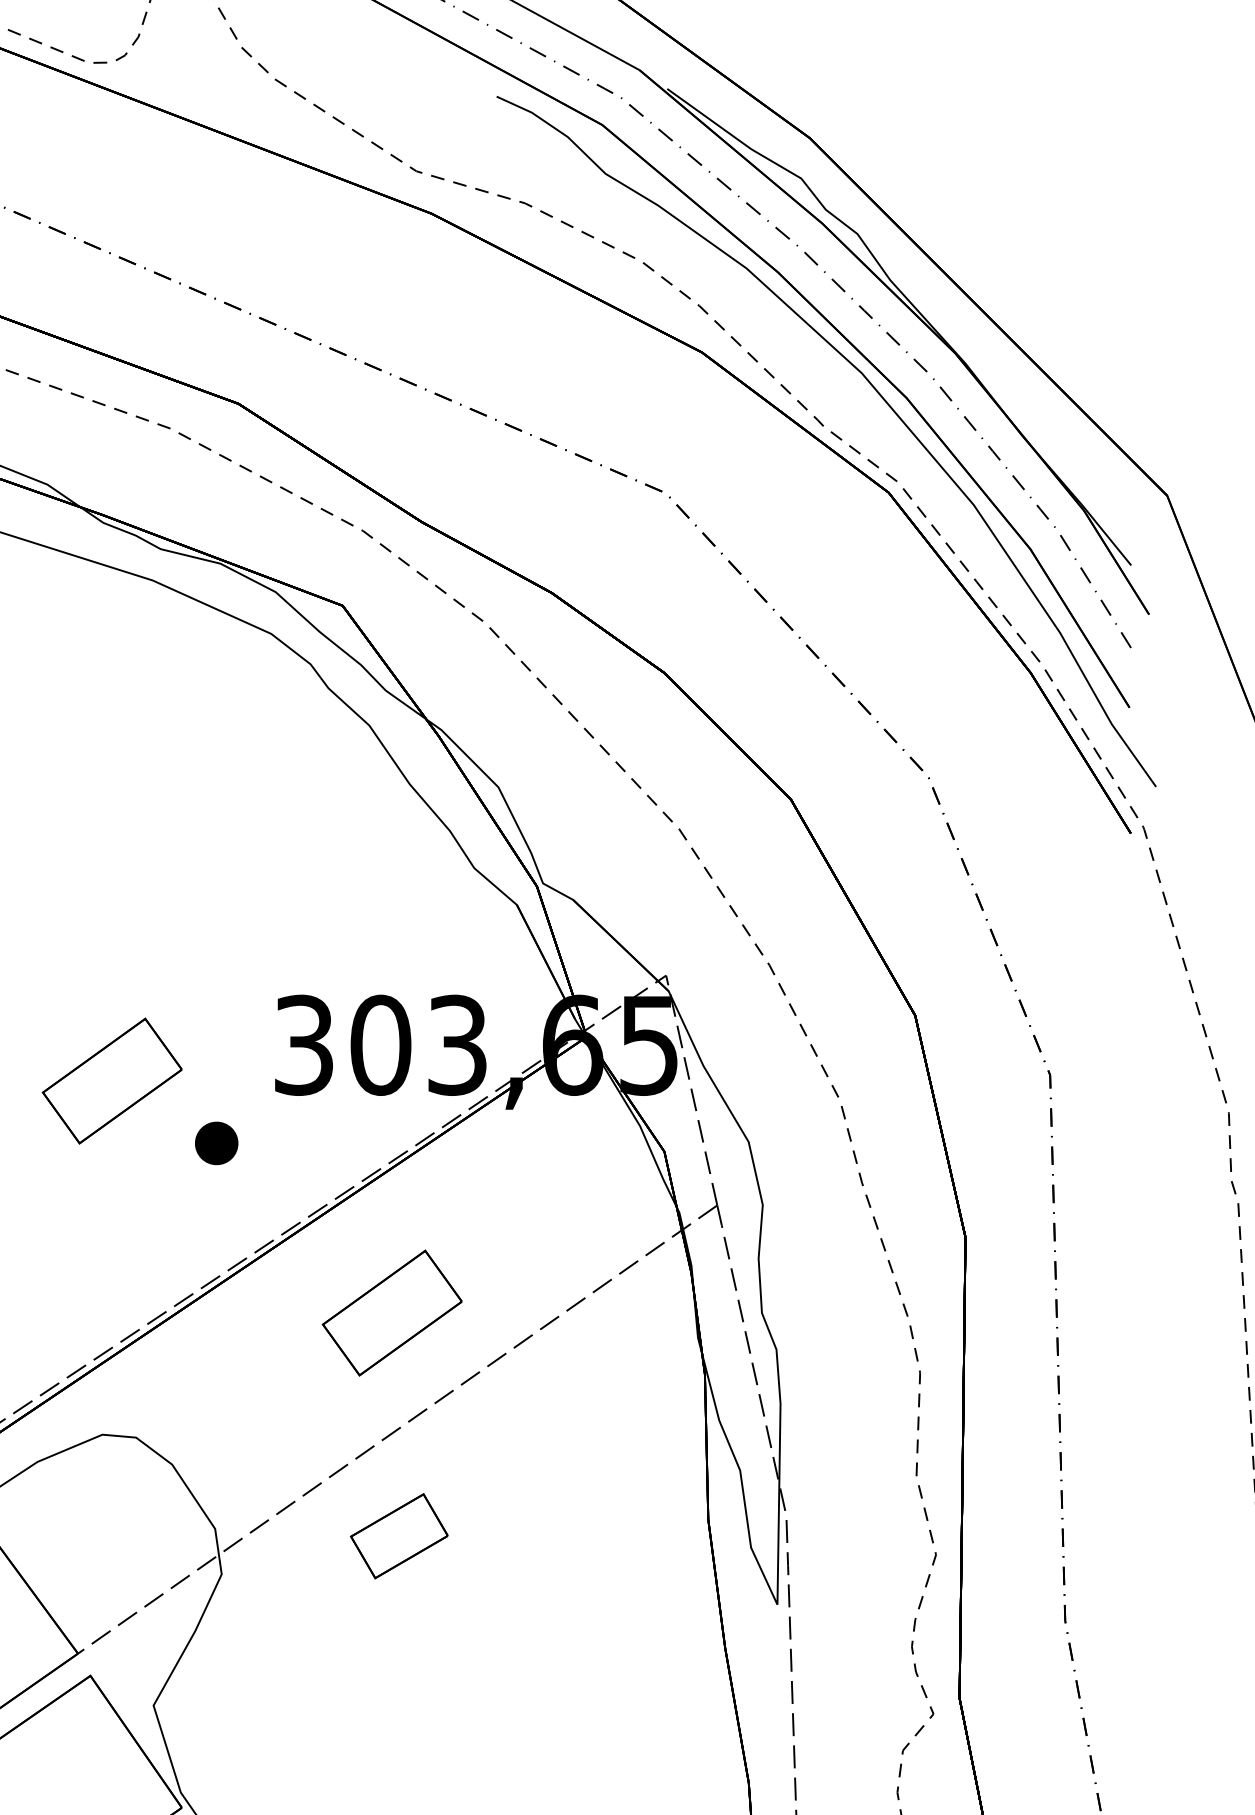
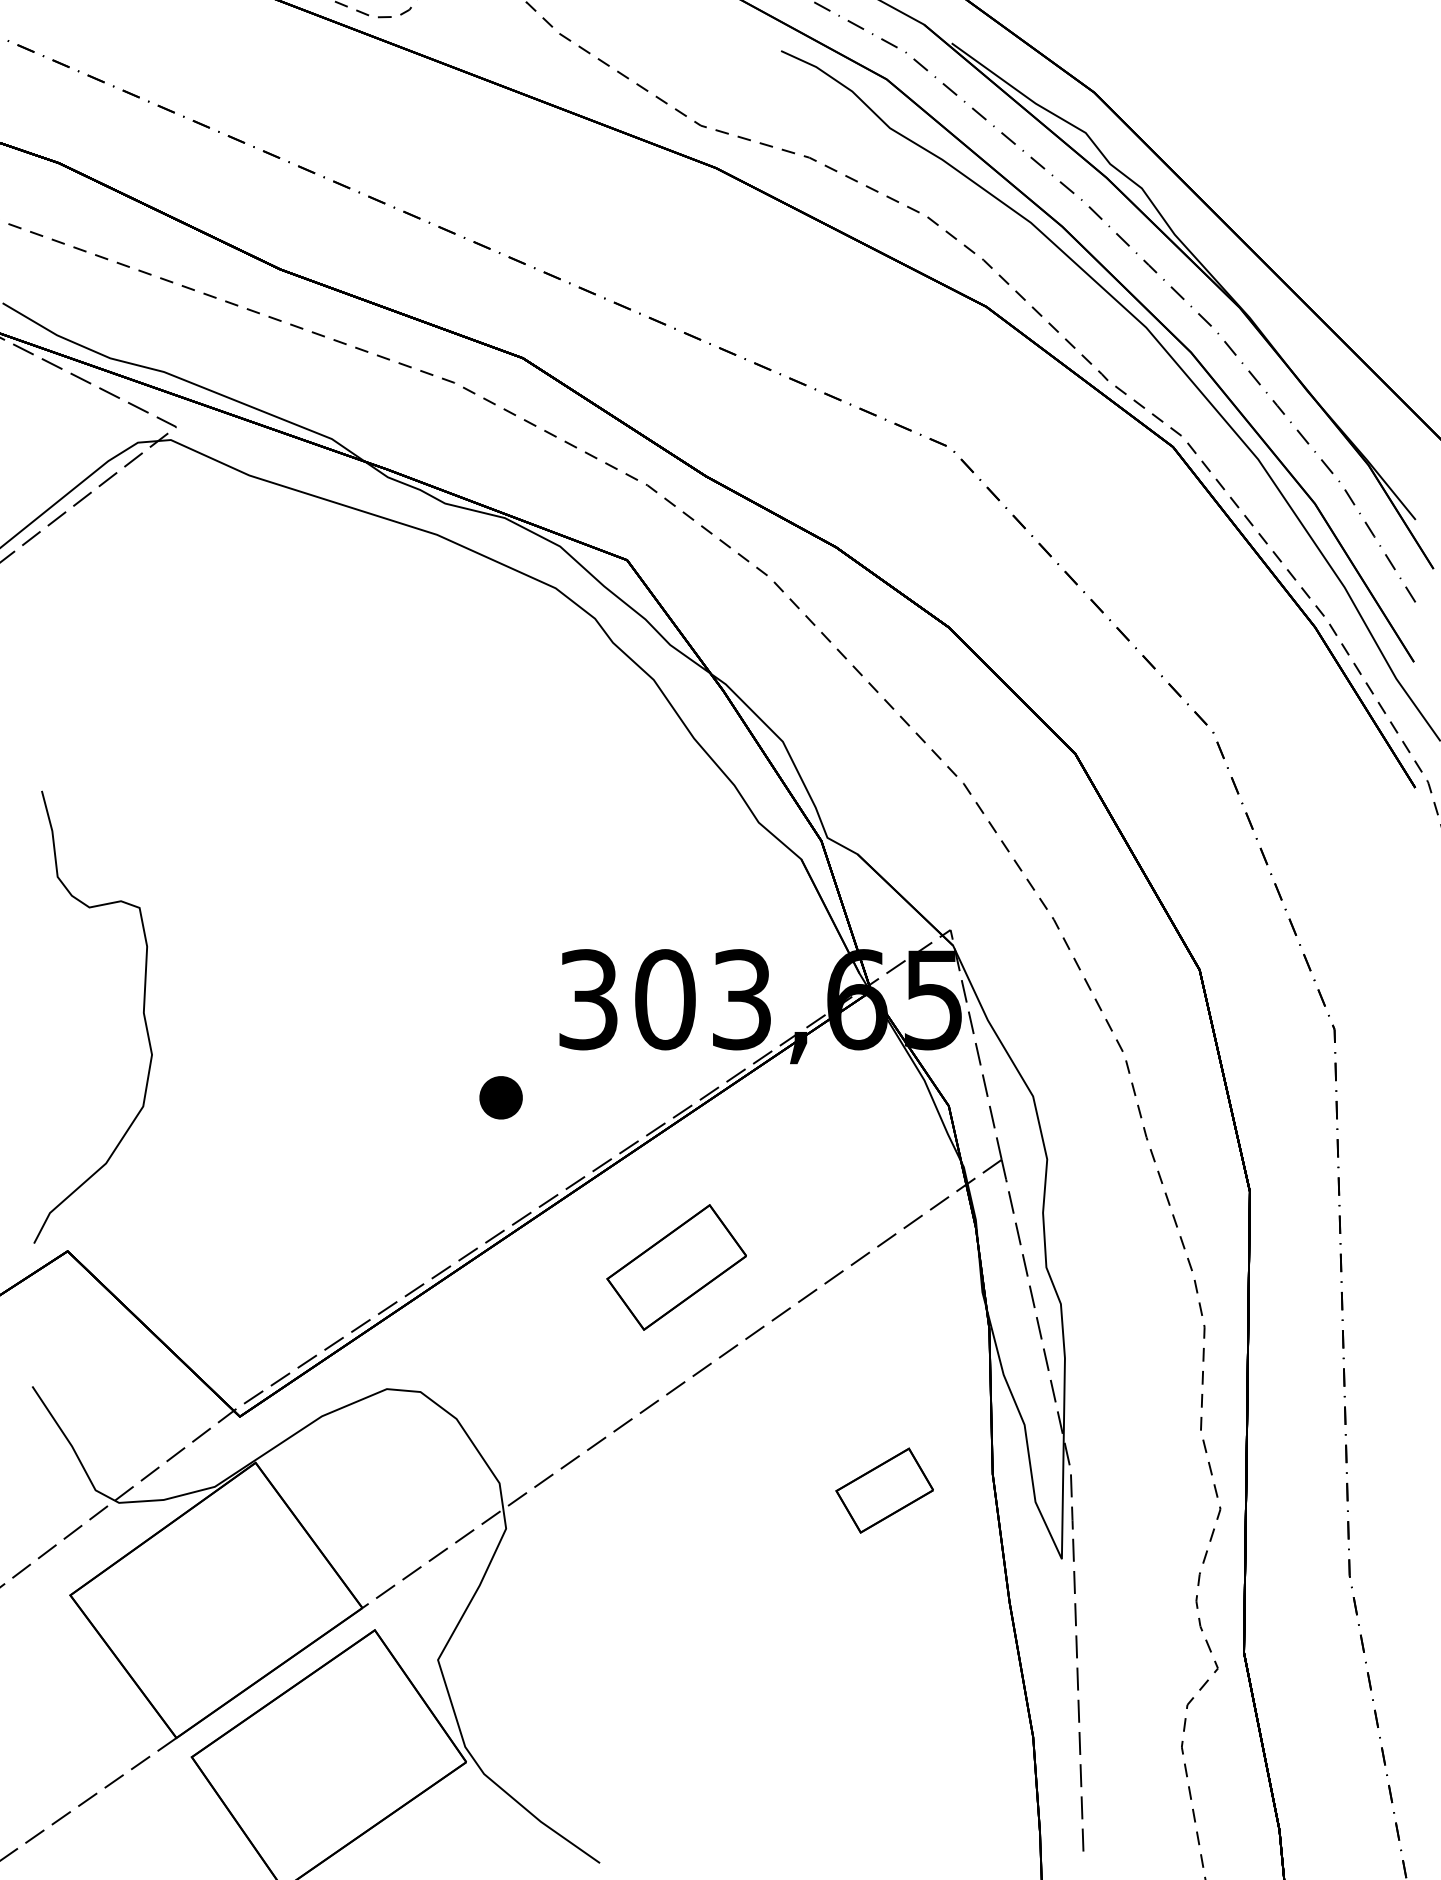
part: (112, 1081) -> (396, 1035), removed
part: (399, 1536) -> (884, 1490), moved

